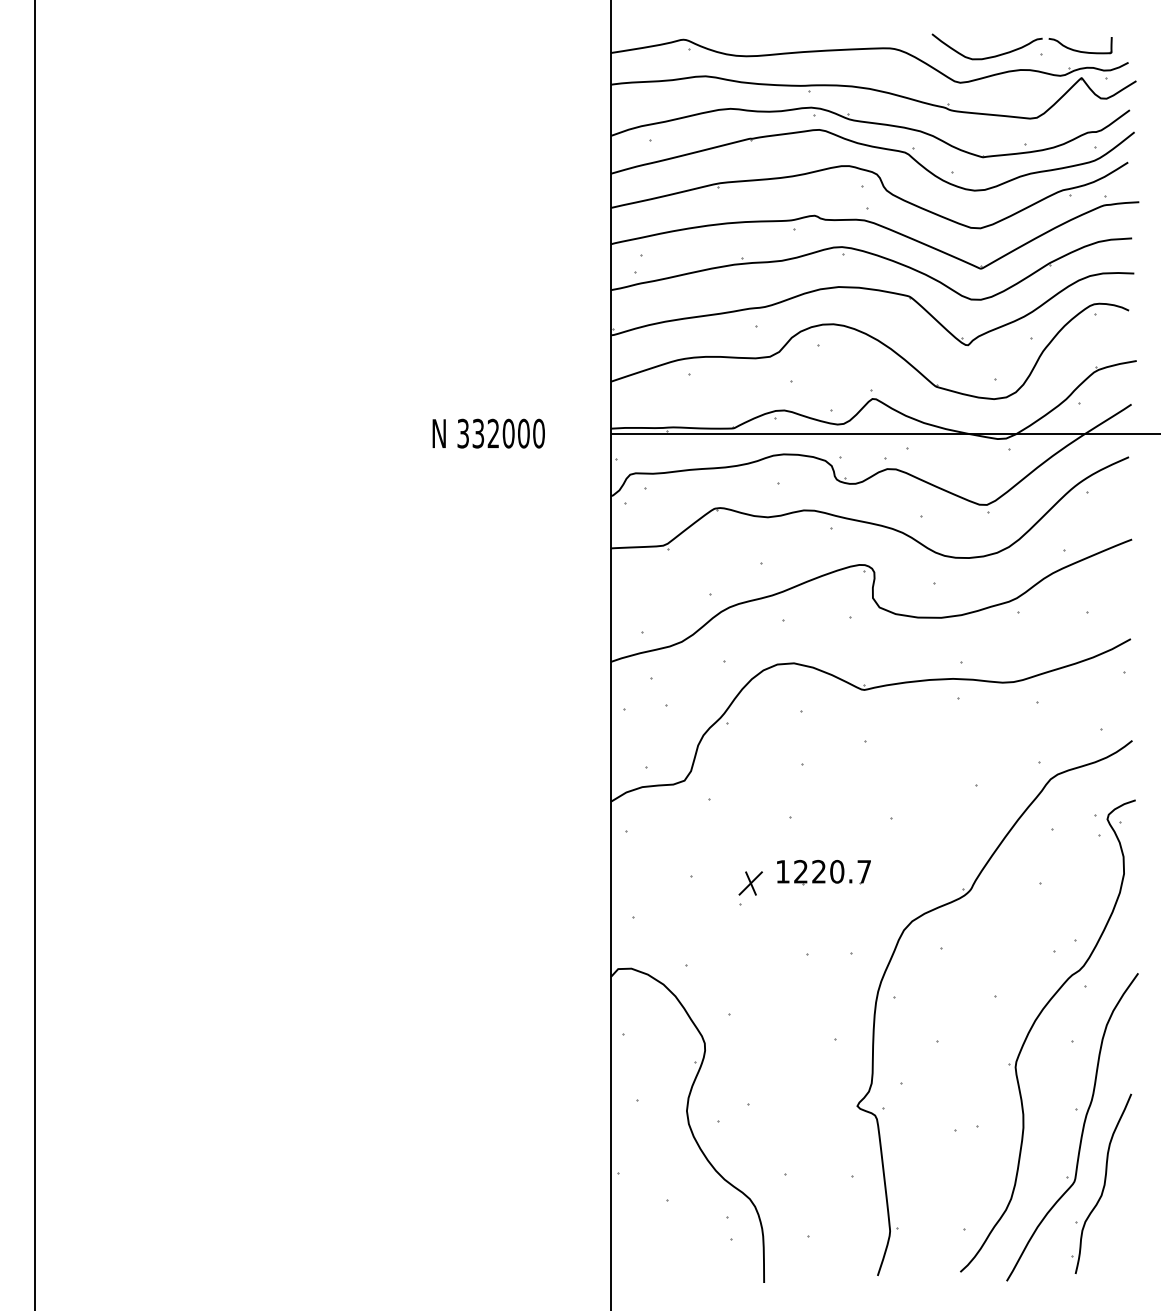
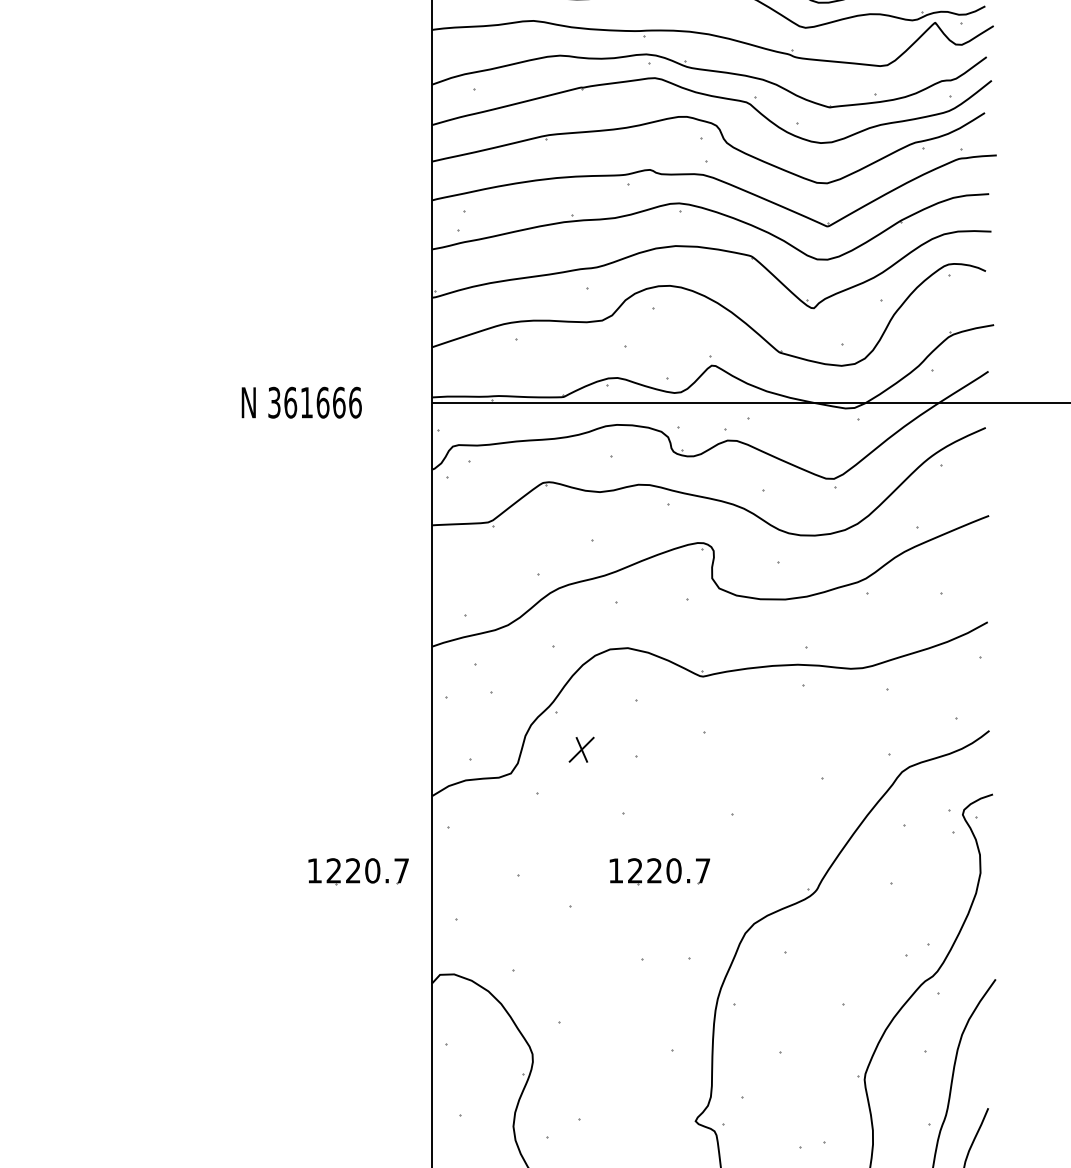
text: (508, 433) -> (322, 402), 332000 -> 361666
part: (541, 872) -> (358, 871), added
part: (750, 883) -> (581, 749), moved

